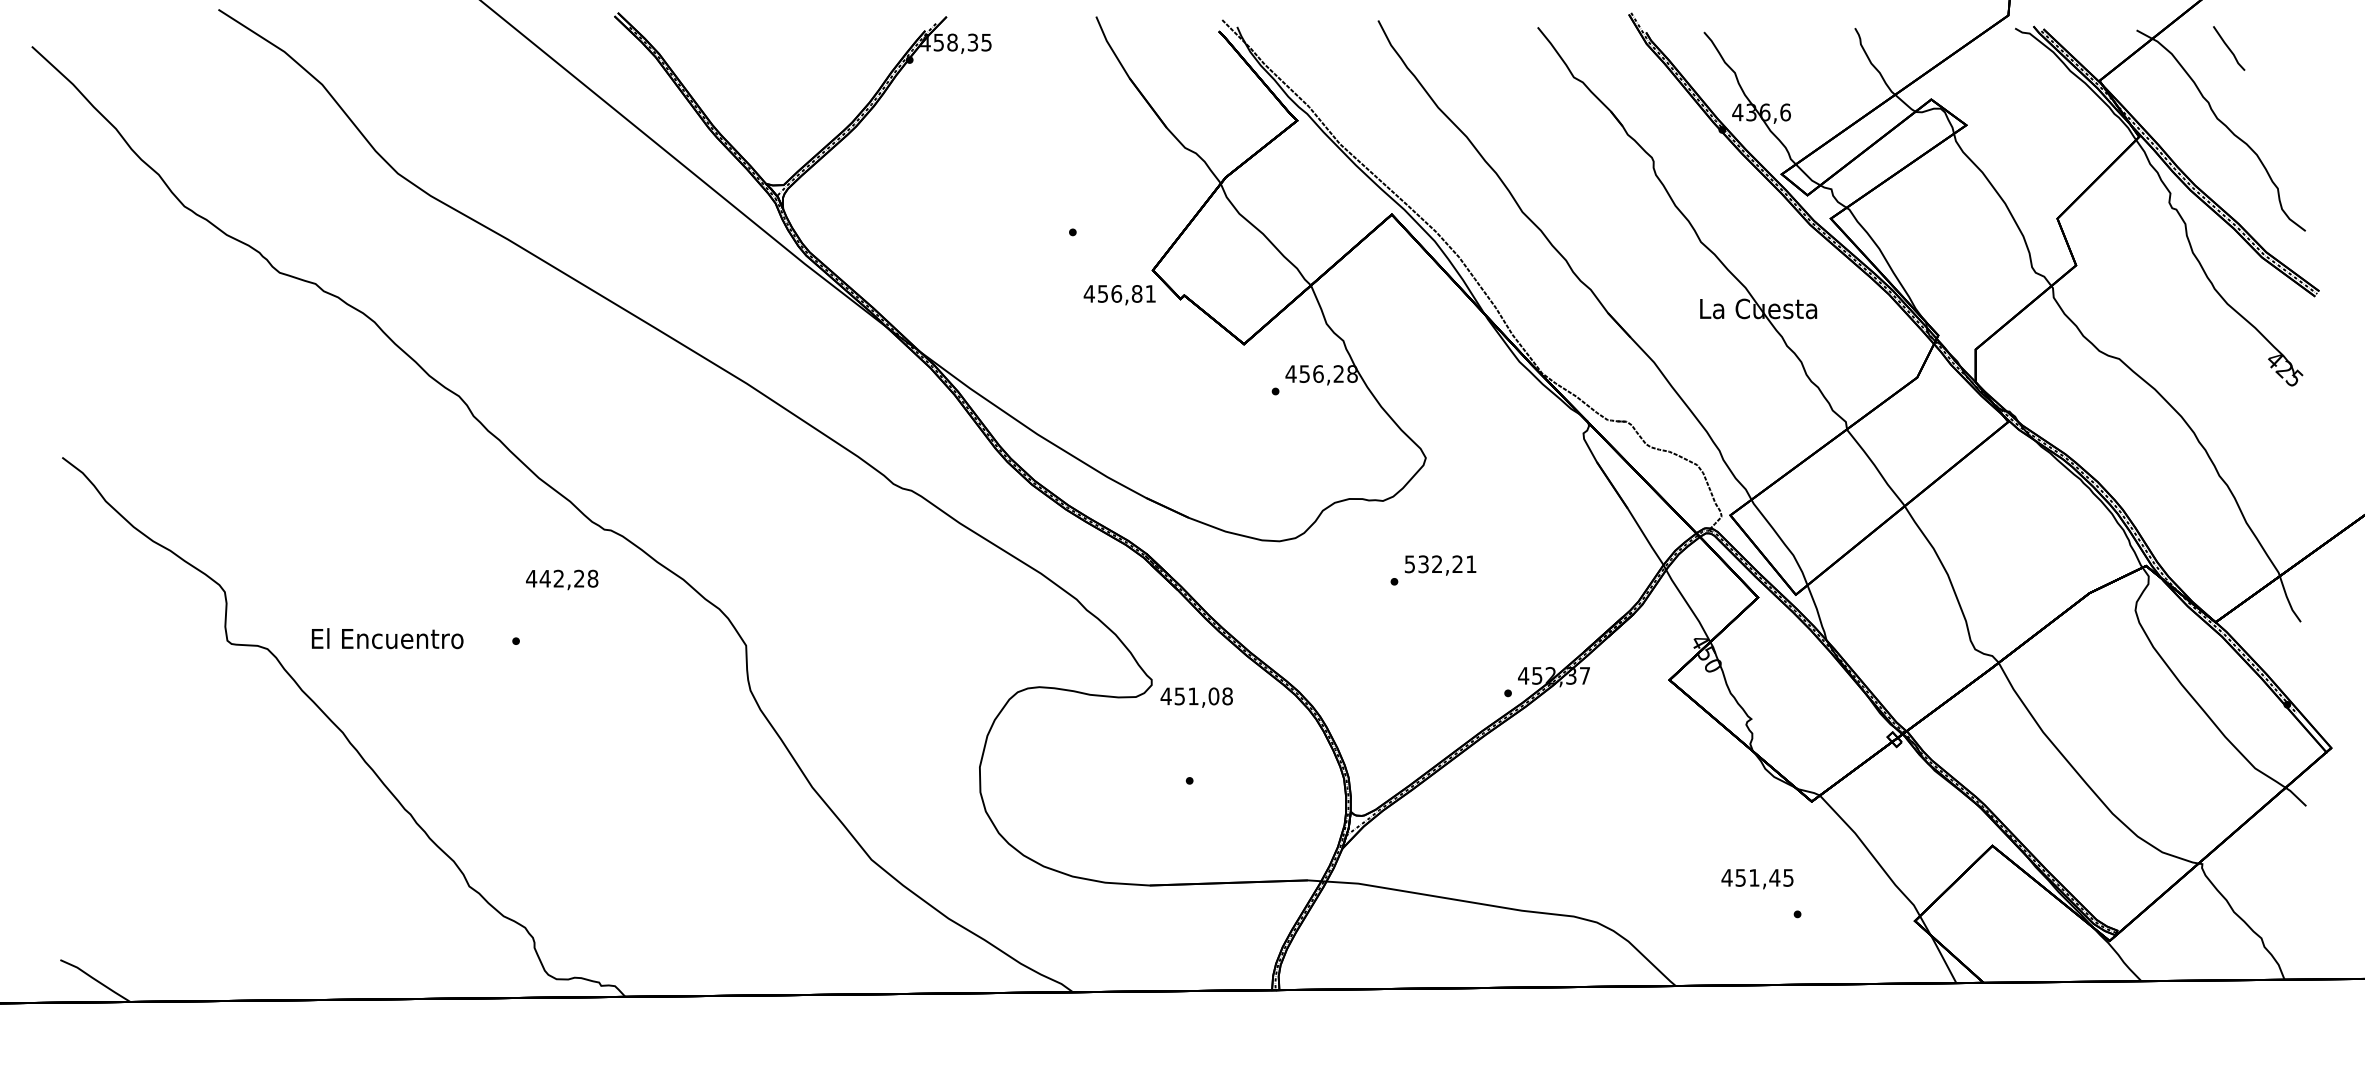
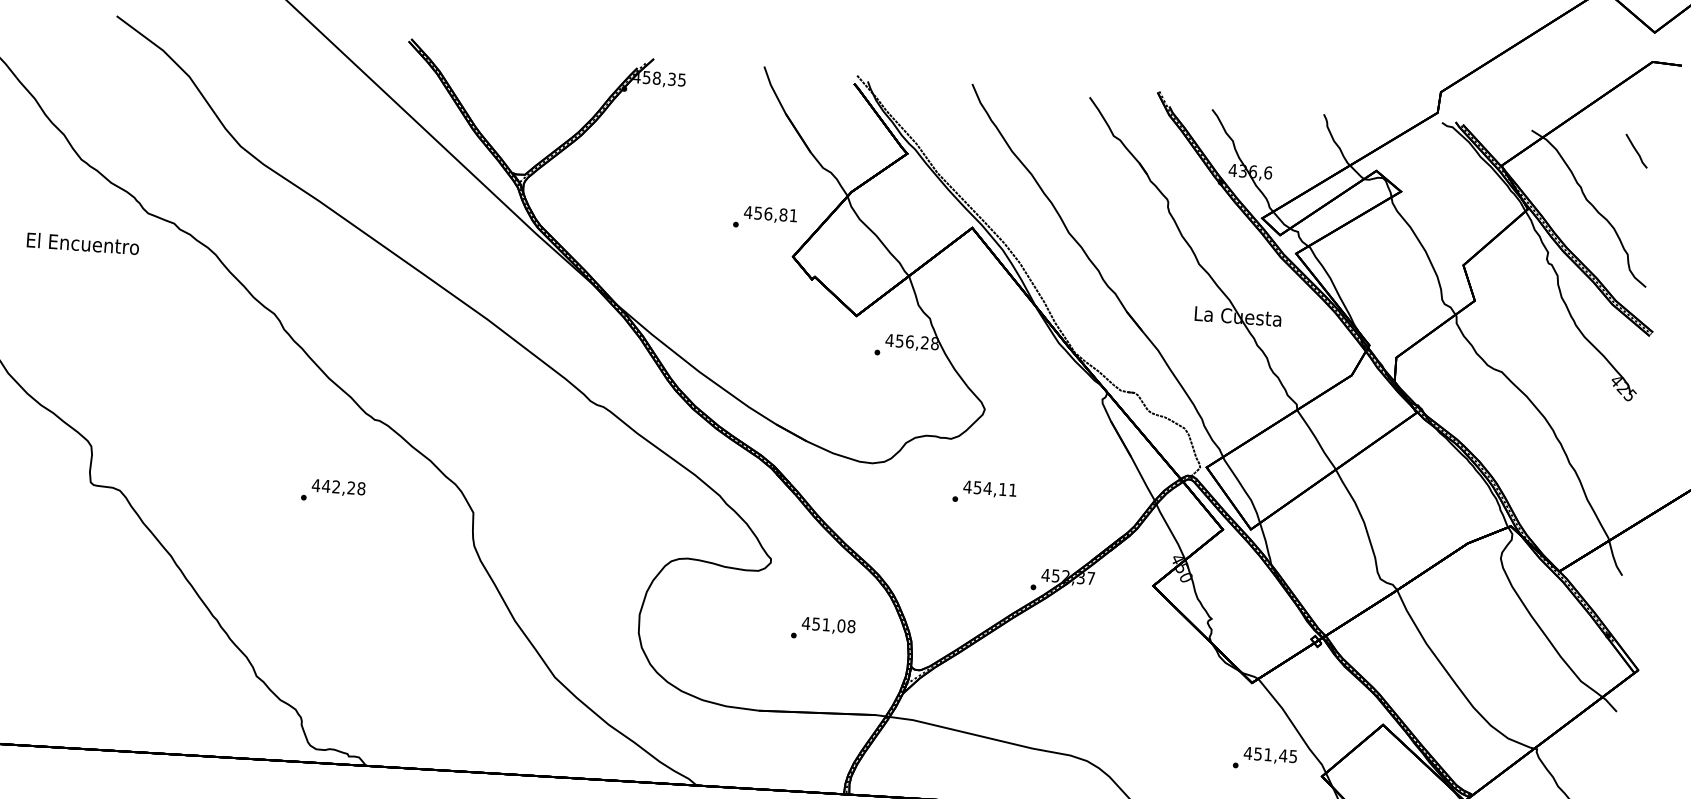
line: (2229, 48) -> (1636, 151), moved
text: (1119, 295) -> (770, 215), moved
text: (1433, 564) -> (985, 488), 532,21 -> 454,11
text: (562, 579) -> (338, 487), moved
text: (387, 638) -> (83, 243), moved
text: (1196, 697) -> (828, 625), moved
text: (1757, 879) -> (1270, 756), moved

